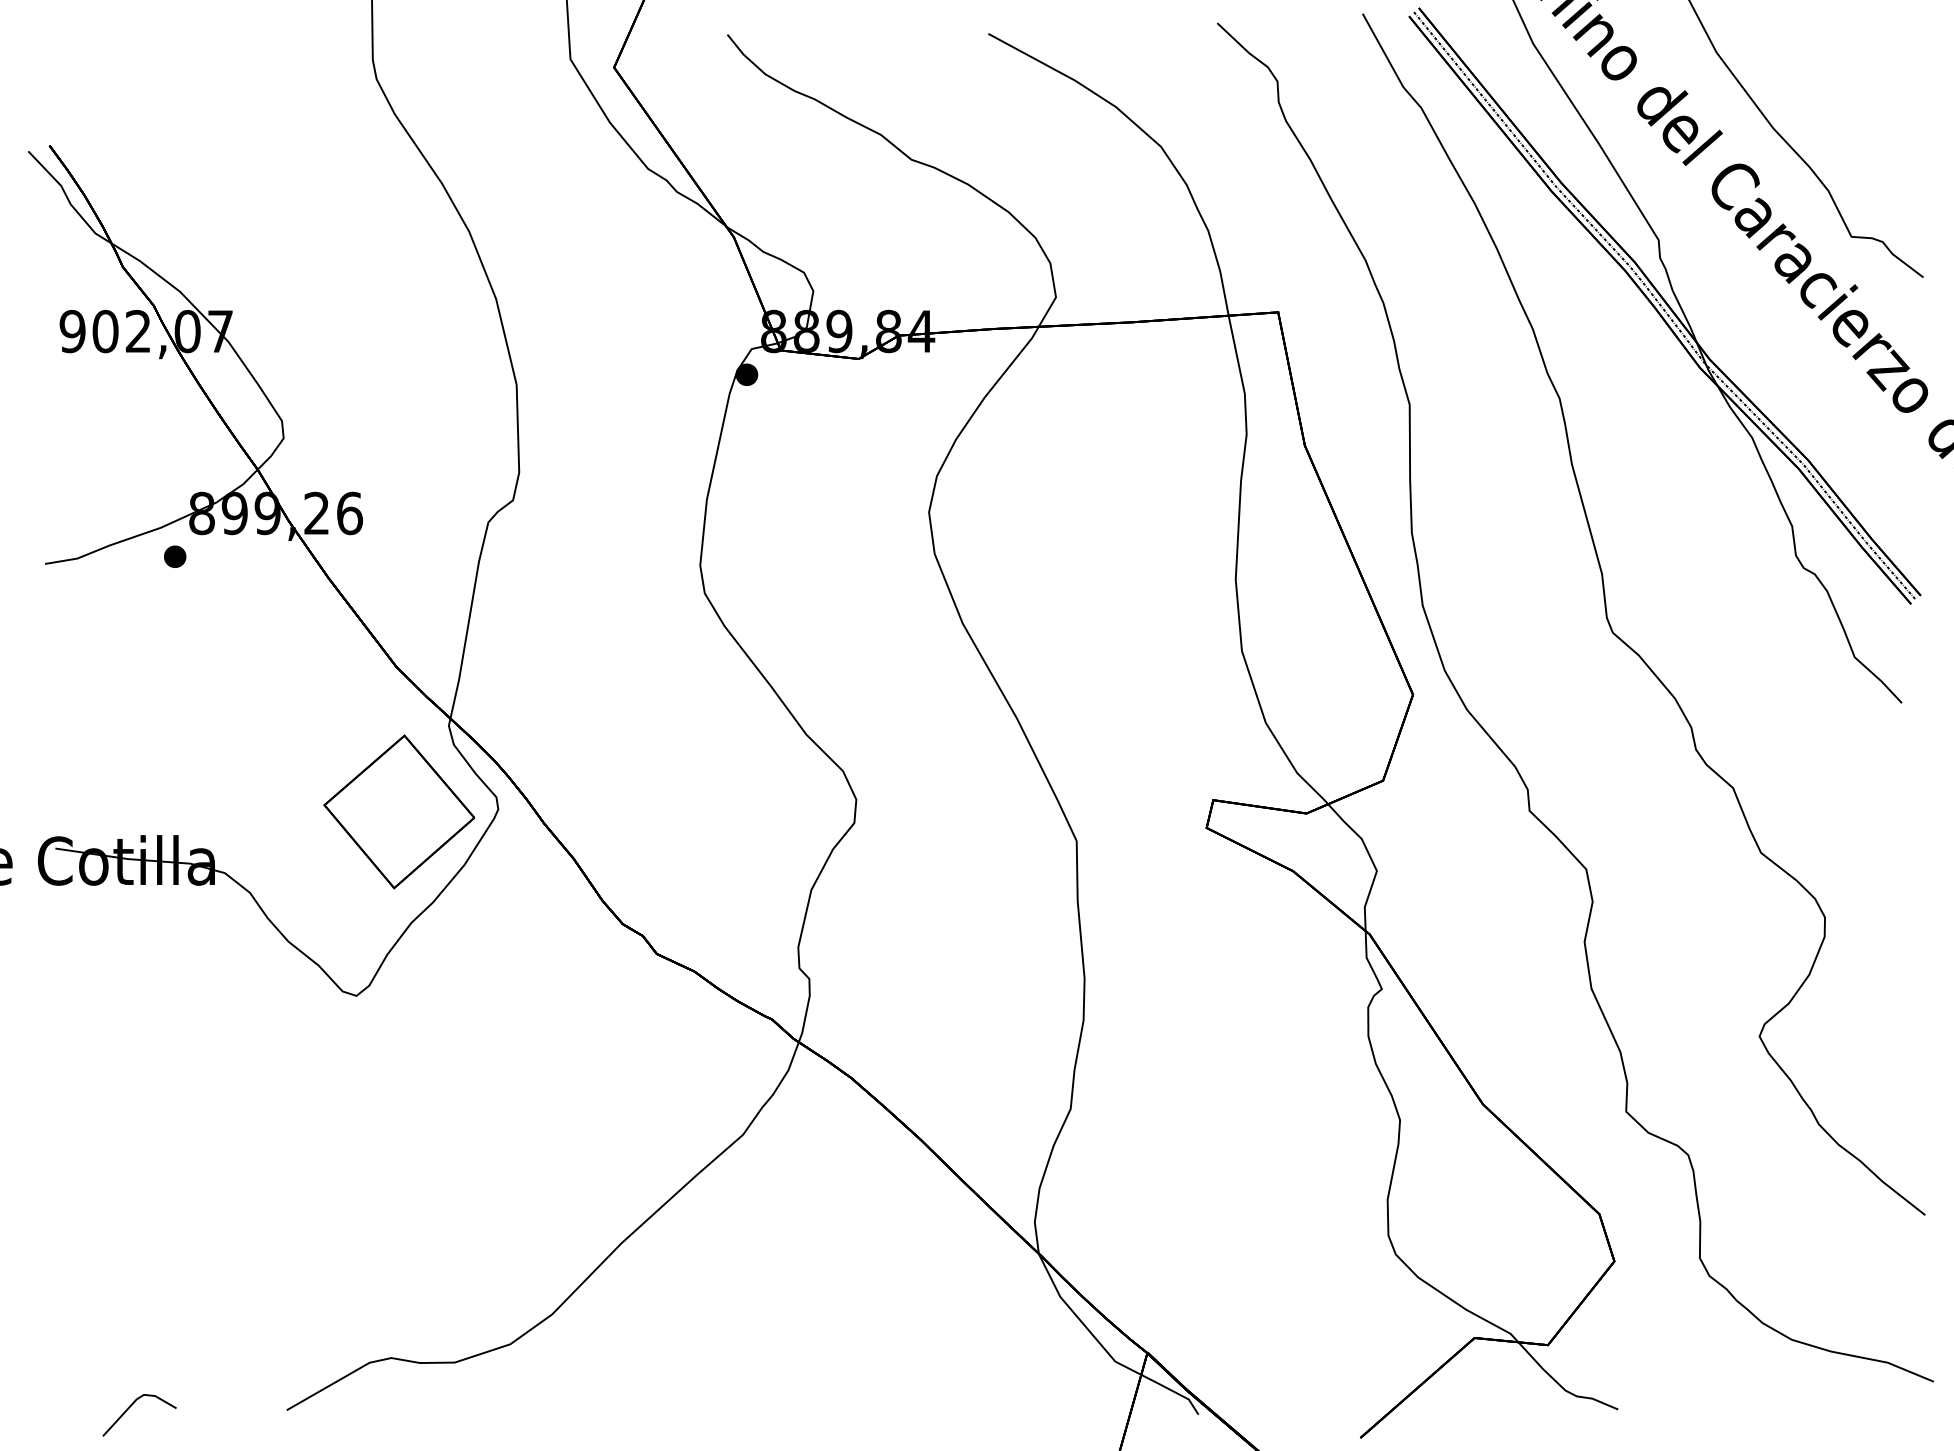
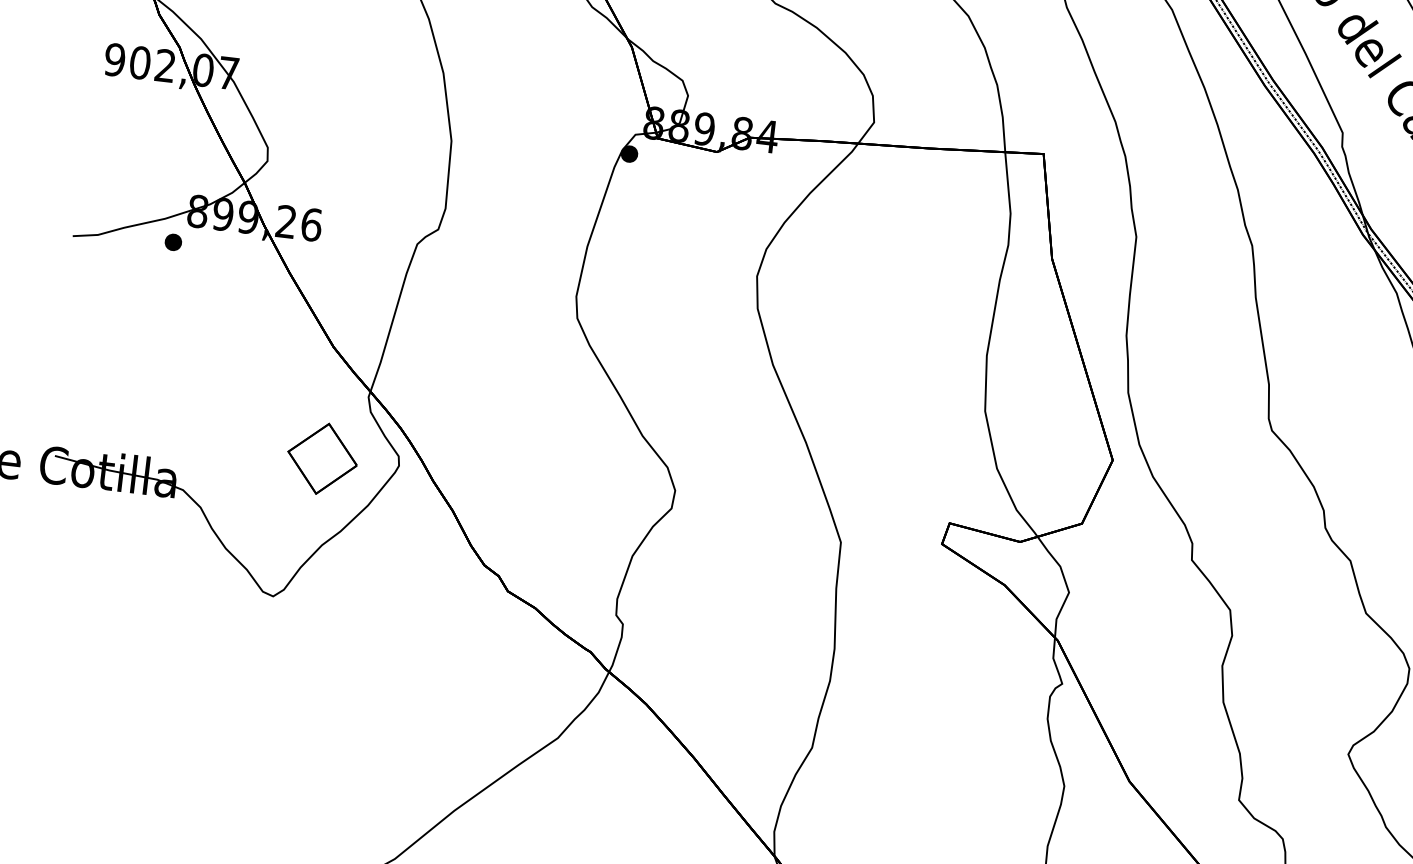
part: (398, 811) -> (322, 458), size x0.6

